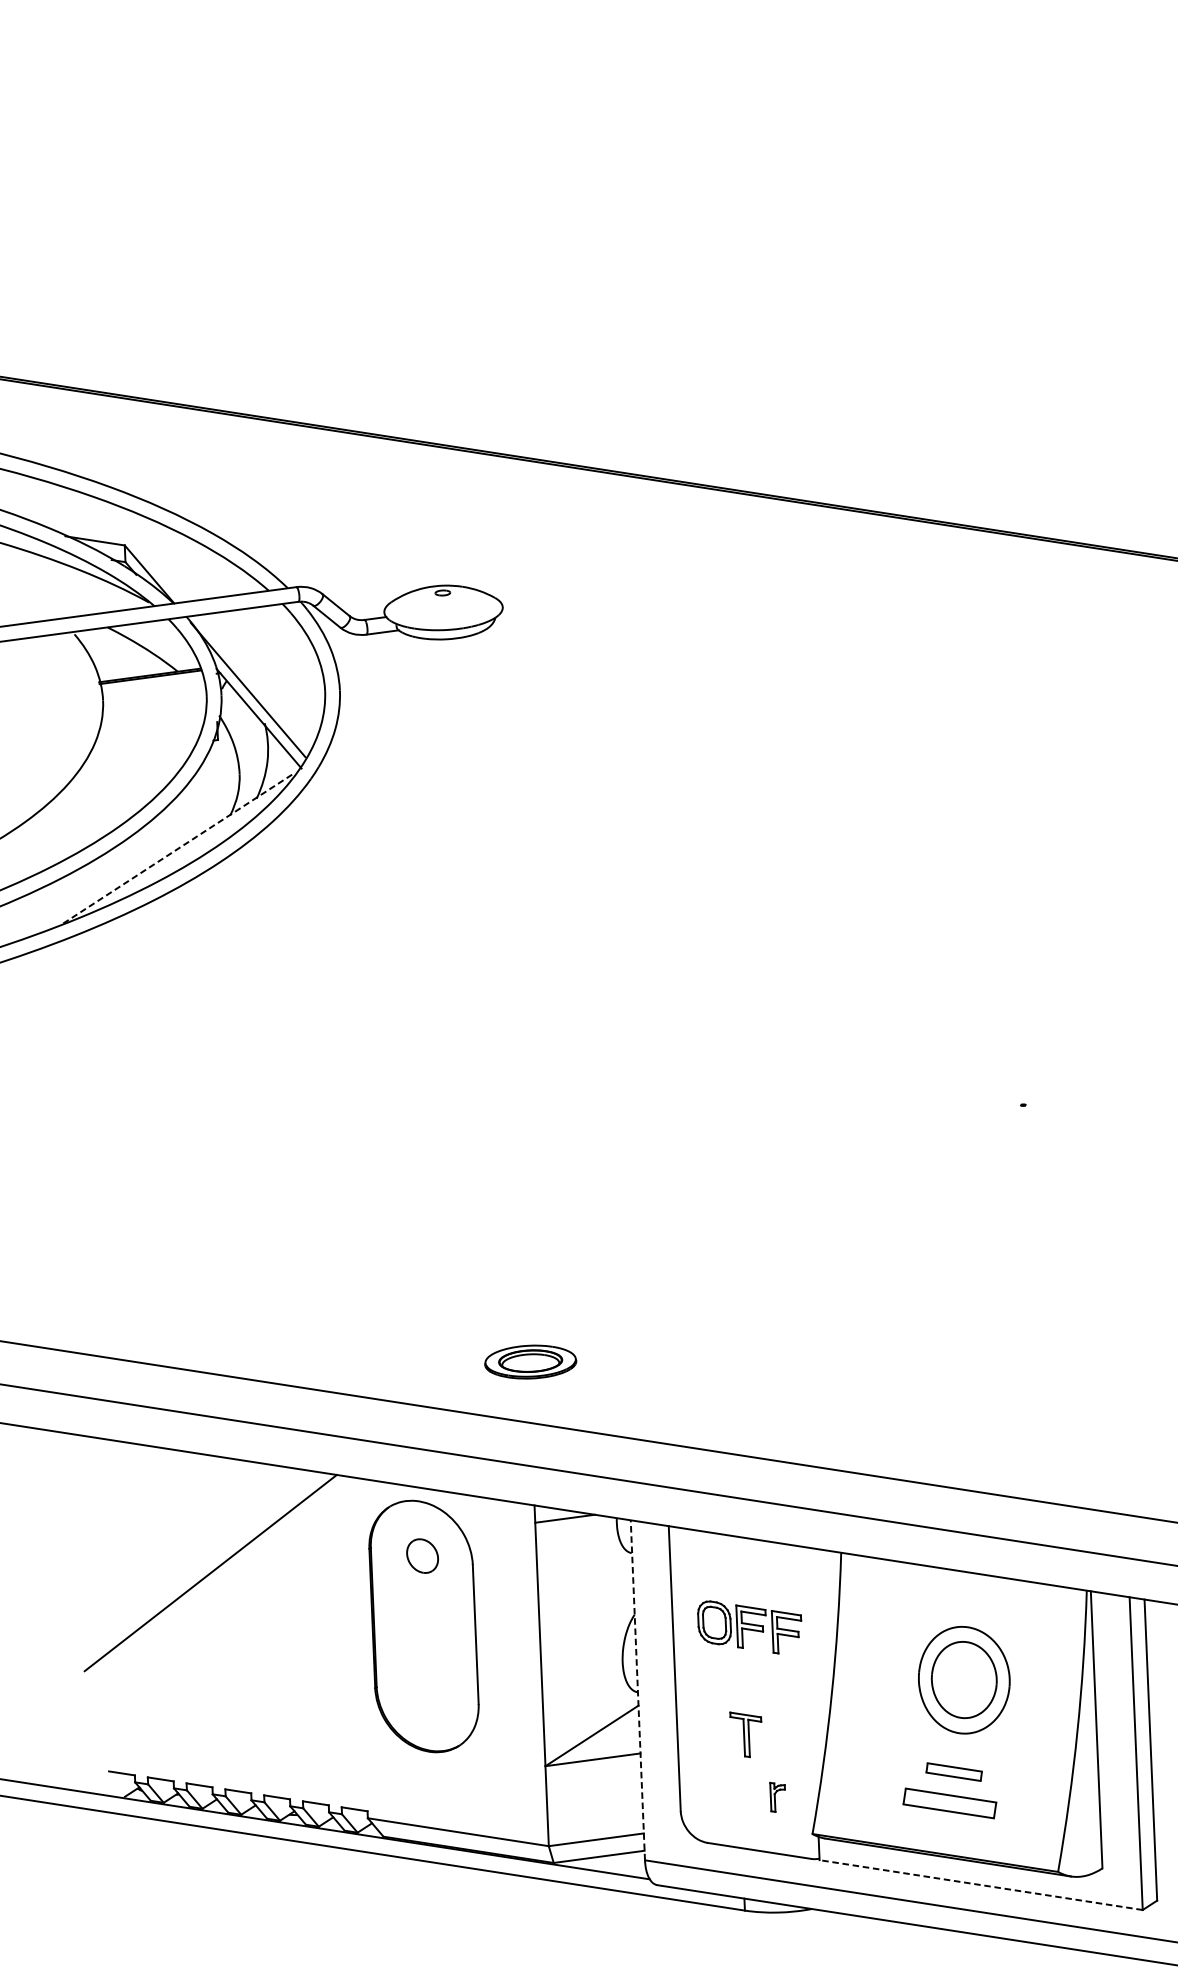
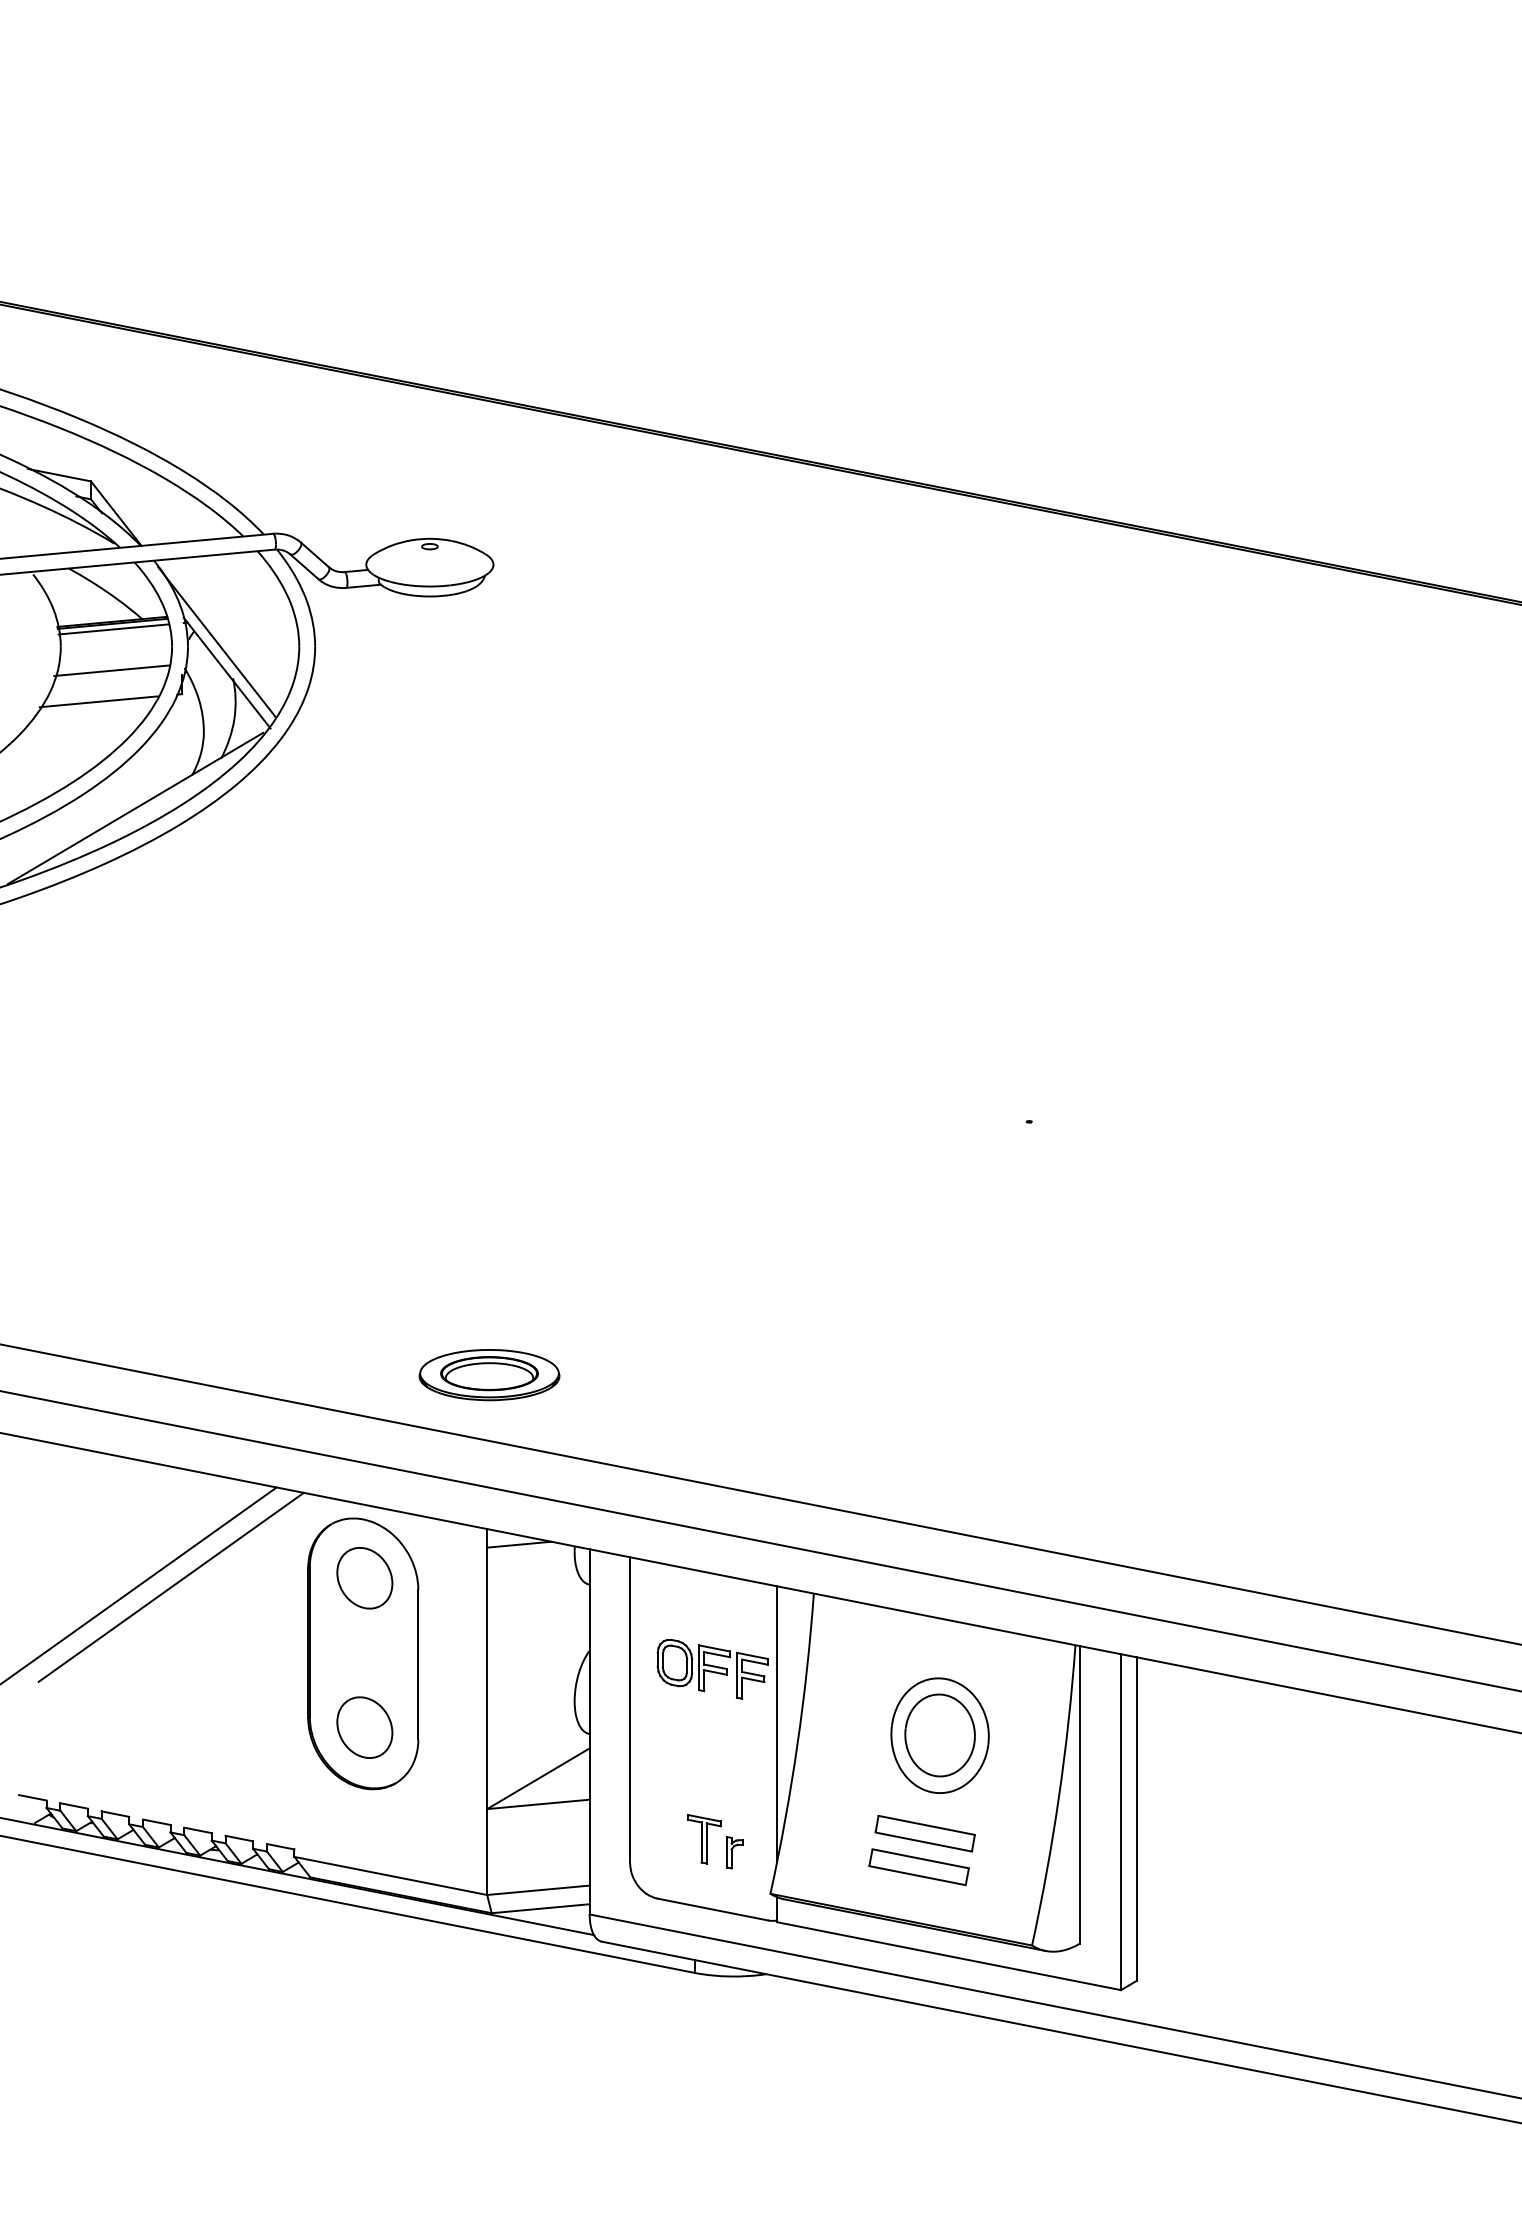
line: (151, 682) -> (113, 629), added
line: (151, 720) -> (111, 670), added
line: (140, 750) -> (98, 701), added
line: (179, 848) -> (136, 808), dashed -> solid
part: (530, 1362) -> (489, 1375), size x1.43
part: (422, 1556) -> (364, 1578), size x1.67
line: (241, 1571) -> (170, 1586), added
line: (811, 1676) -> (776, 1724), added
line: (637, 1689) -> (589, 1731), dashed -> solid
part: (428, 1695) -> (364, 1727), added
part: (745, 1734) -> (703, 1839), moved
part: (953, 1771) -> (924, 1833), size x1.67
line: (980, 1885) -> (948, 1956), dashed -> solid

